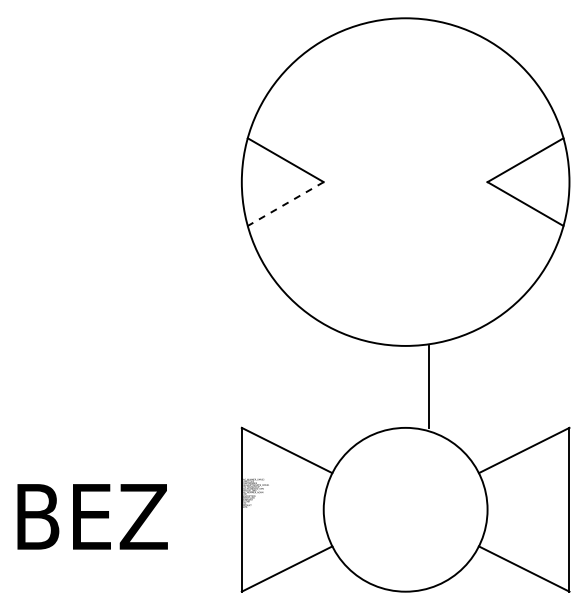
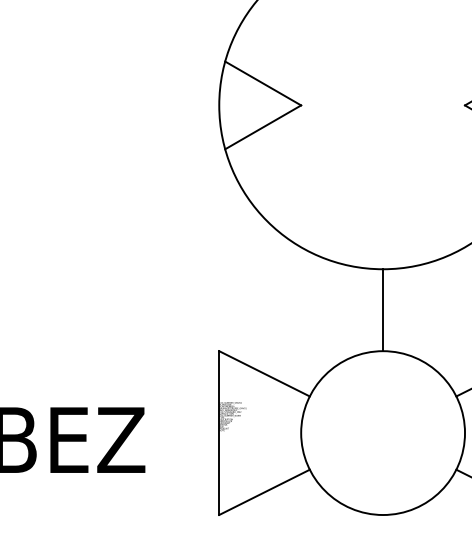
line: (285, 204) -> (262, 127), dashed -> solid
line: (428, 386) -> (382, 309), moved

